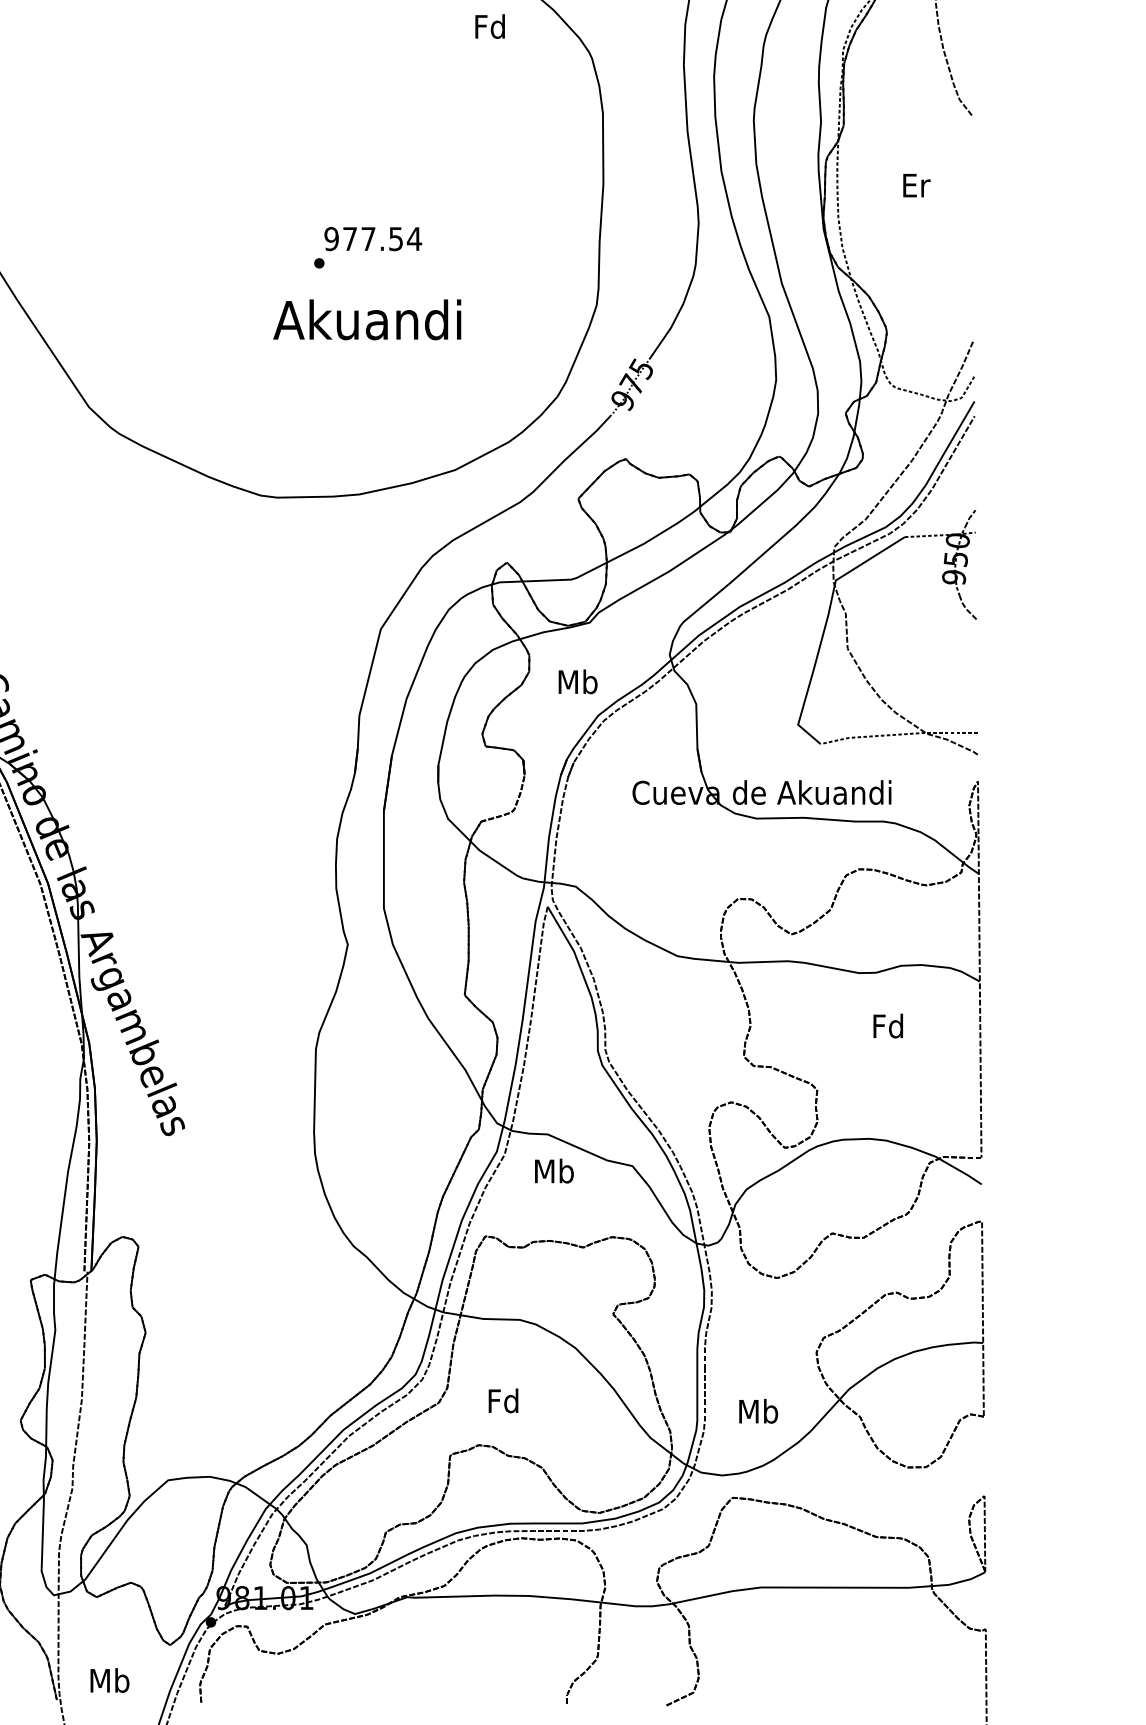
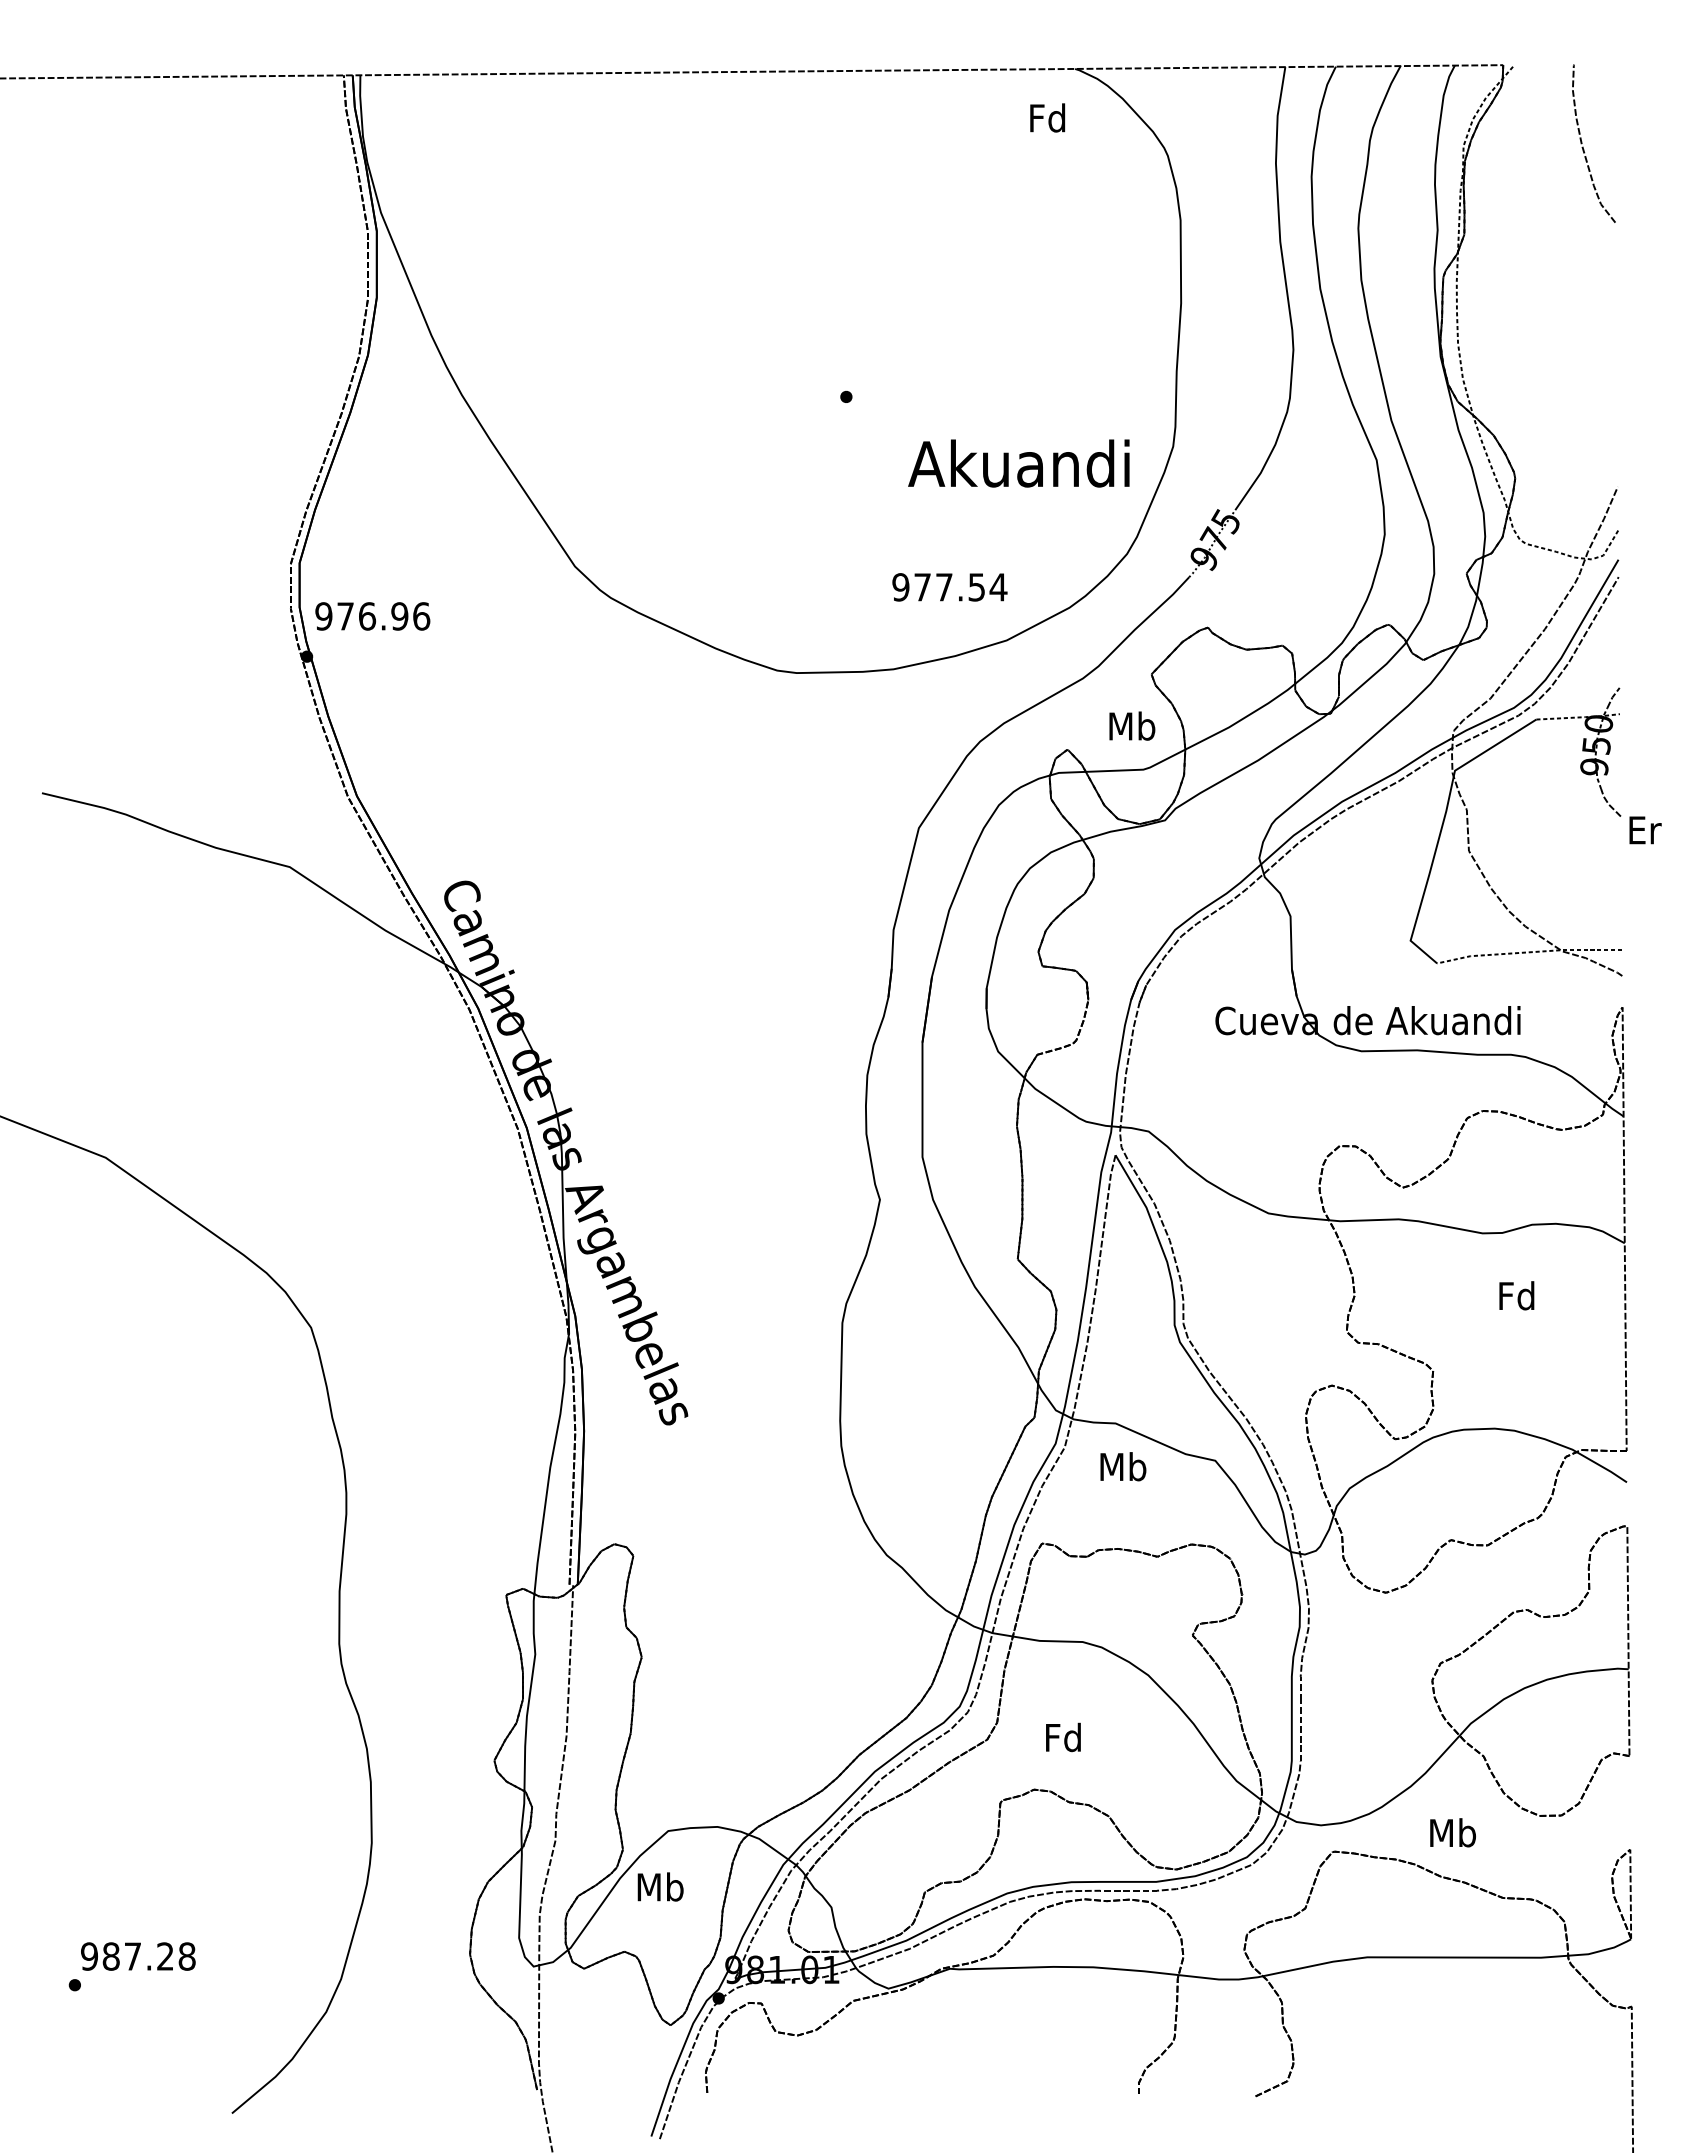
text: (916, 185) -> (1645, 830), moved
text: (372, 239) -> (949, 587), moved
text: (366, 319) -> (1018, 463), moved
text: (578, 681) -> (1132, 725), moved
text: (758, 1411) -> (1452, 1832), moved
text: (109, 1680) -> (660, 1886), moved

